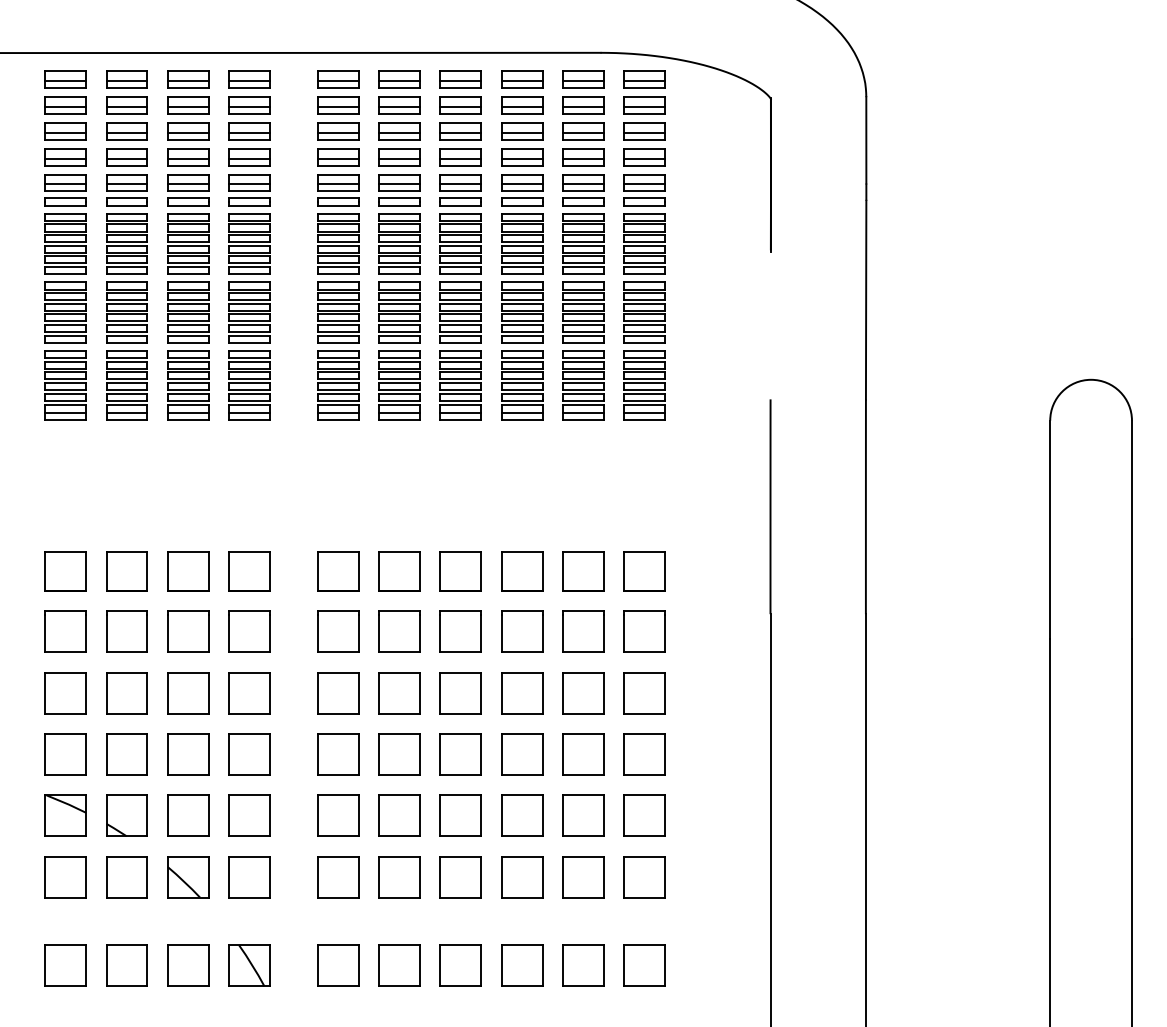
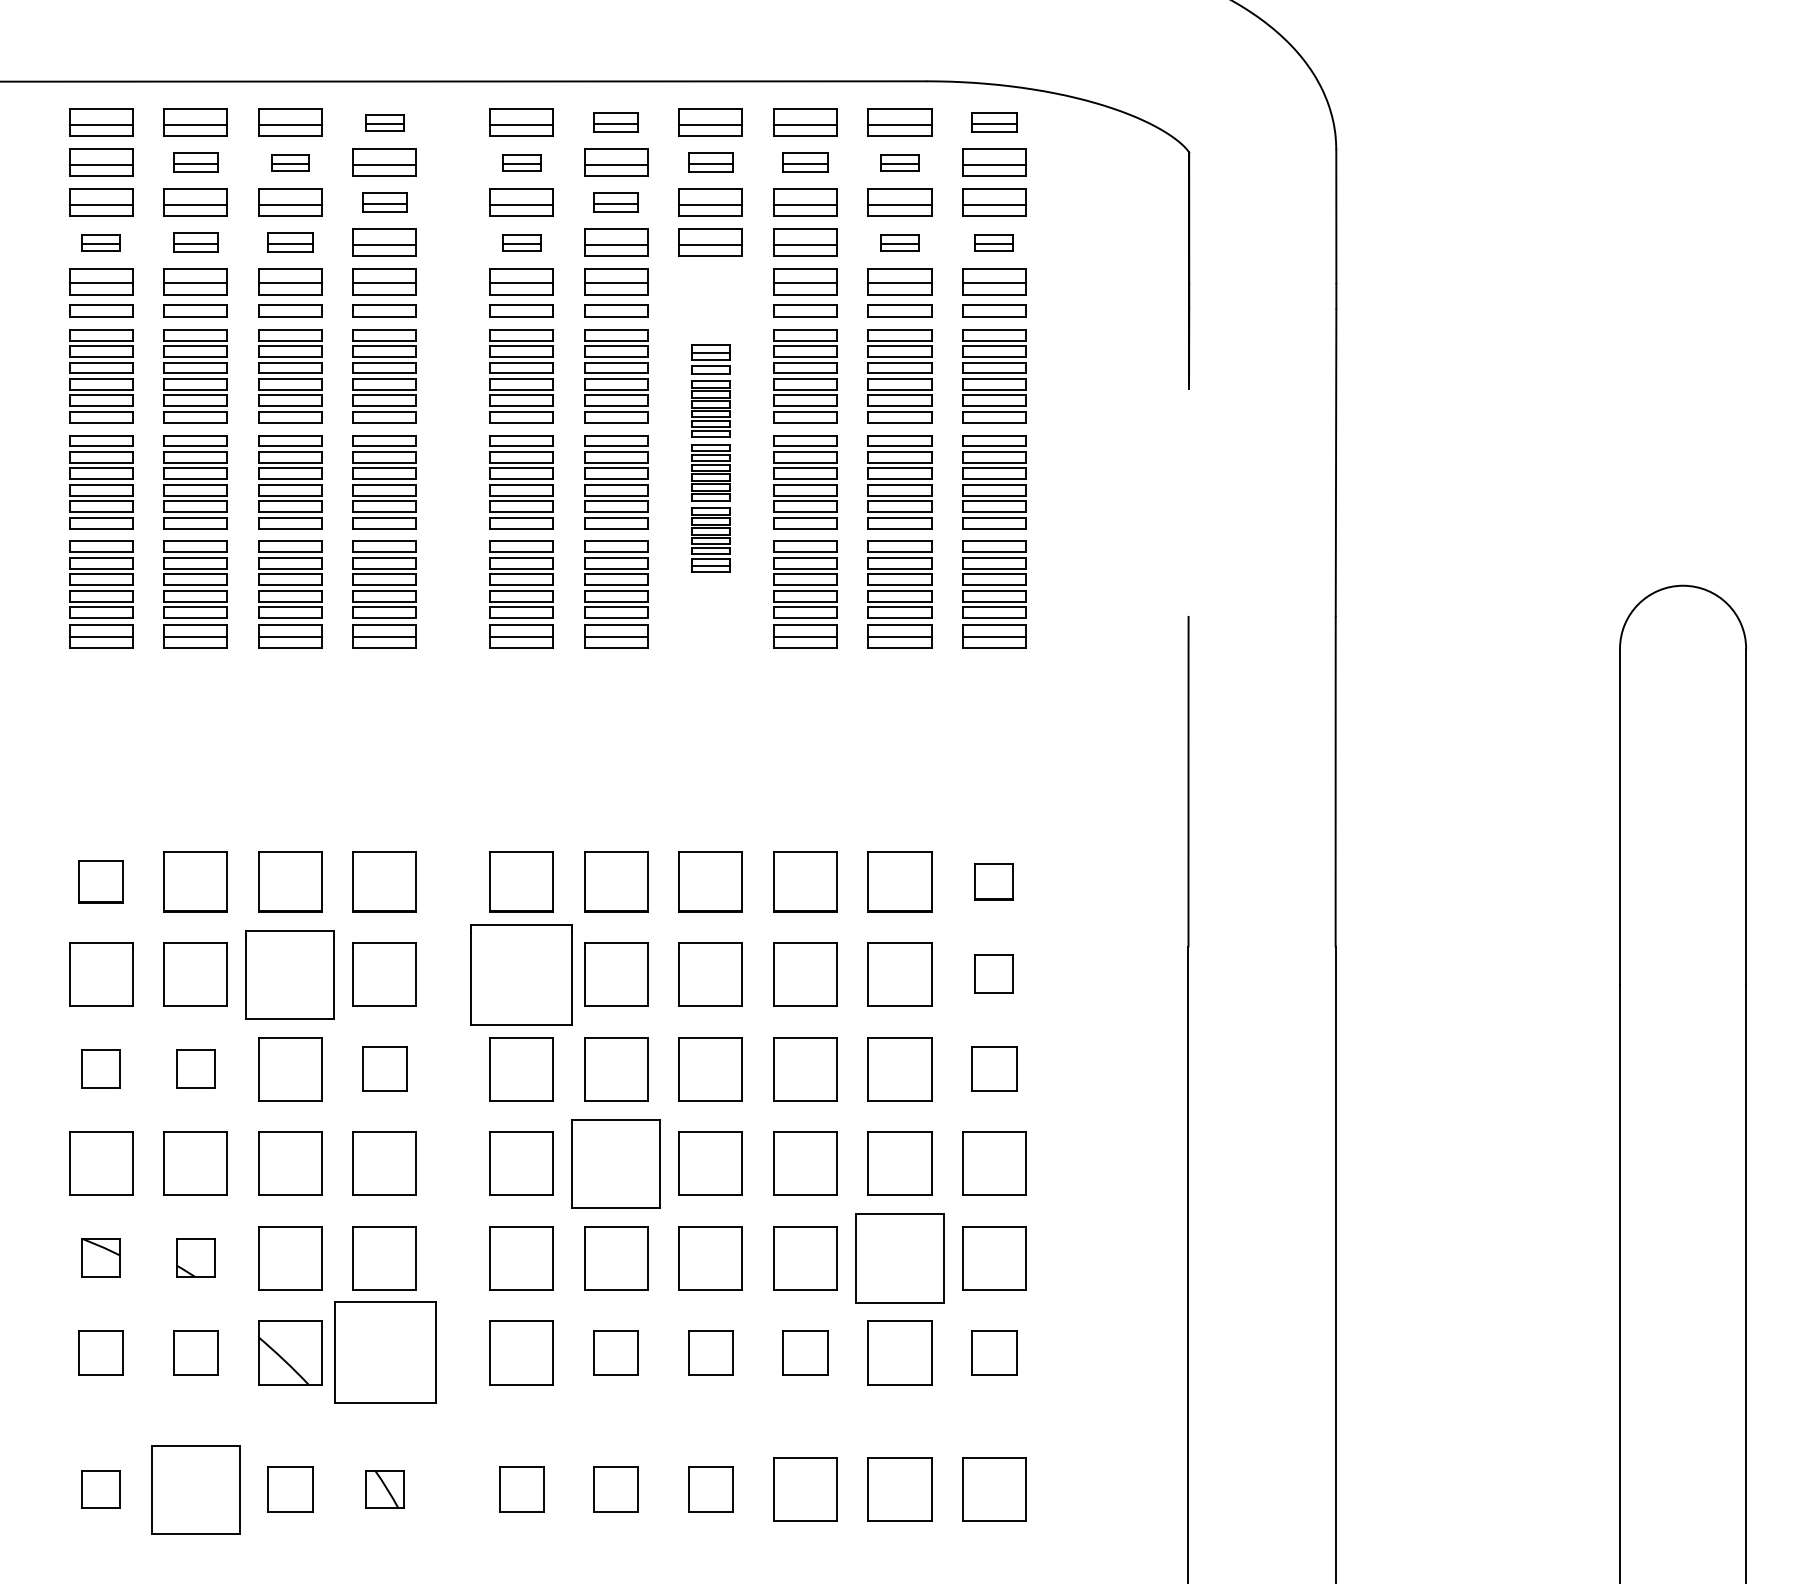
part: (249, 79) -> (384, 122), size x0.6
part: (399, 79) -> (616, 122), size x0.7
part: (644, 79) -> (994, 122), size x0.7
part: (126, 105) -> (194, 162), size x0.7
part: (188, 105) -> (290, 162), size x0.6
part: (338, 105) -> (522, 162), size x0.6
part: (460, 105) -> (710, 162), size x0.7
part: (522, 105) -> (805, 162), size x0.7
part: (583, 105) -> (900, 162), size x0.6
part: (249, 131) -> (384, 202), size x0.7
part: (399, 131) -> (616, 202), size x0.7
part: (65, 157) -> (100, 242), size x0.6
part: (126, 157) -> (194, 242), size x0.7
part: (188, 157) -> (290, 242), size x0.7
part: (338, 157) -> (522, 242), size x0.6
part: (583, 157) -> (900, 242), size x0.6
part: (644, 157) -> (994, 242), size x0.6
part: (460, 297) -> (710, 458), size x0.6
part: (65, 571) -> (100, 881), size x0.7
part: (644, 571) -> (994, 881), size x0.6
part: (188, 631) -> (290, 974), size x1.4
part: (338, 631) -> (522, 974), size x1.6
part: (644, 631) -> (994, 974), size x0.6
part: (65, 693) -> (100, 1069), size x0.6
part: (126, 693) -> (194, 1069), size x0.6
part: (249, 693) -> (384, 1069), size x0.7
part: (644, 693) -> (994, 1069), size x0.7
part: (399, 754) -> (616, 1163), size x1.4
part: (65, 815) -> (100, 1257), size x0.6
part: (126, 815) -> (194, 1257), size x0.6
part: (583, 815) -> (900, 1257), size x1.4
part: (65, 877) -> (100, 1353), size x0.7
part: (126, 877) -> (194, 1353), size x0.7
part: (249, 877) -> (384, 1353), size x1.6
part: (399, 877) -> (616, 1353), size x0.7
part: (460, 877) -> (710, 1353), size x0.7
part: (522, 877) -> (805, 1353), size x0.7
part: (644, 877) -> (994, 1353), size x0.7
part: (65, 965) -> (100, 1489), size x0.6
part: (126, 965) -> (194, 1489), size x1.4
part: (188, 965) -> (290, 1489), size x0.7
part: (249, 965) -> (384, 1489), size x0.6
part: (338, 965) -> (522, 1489), size x0.7
part: (399, 965) -> (616, 1489), size x0.7
part: (460, 965) -> (710, 1489), size x0.7

